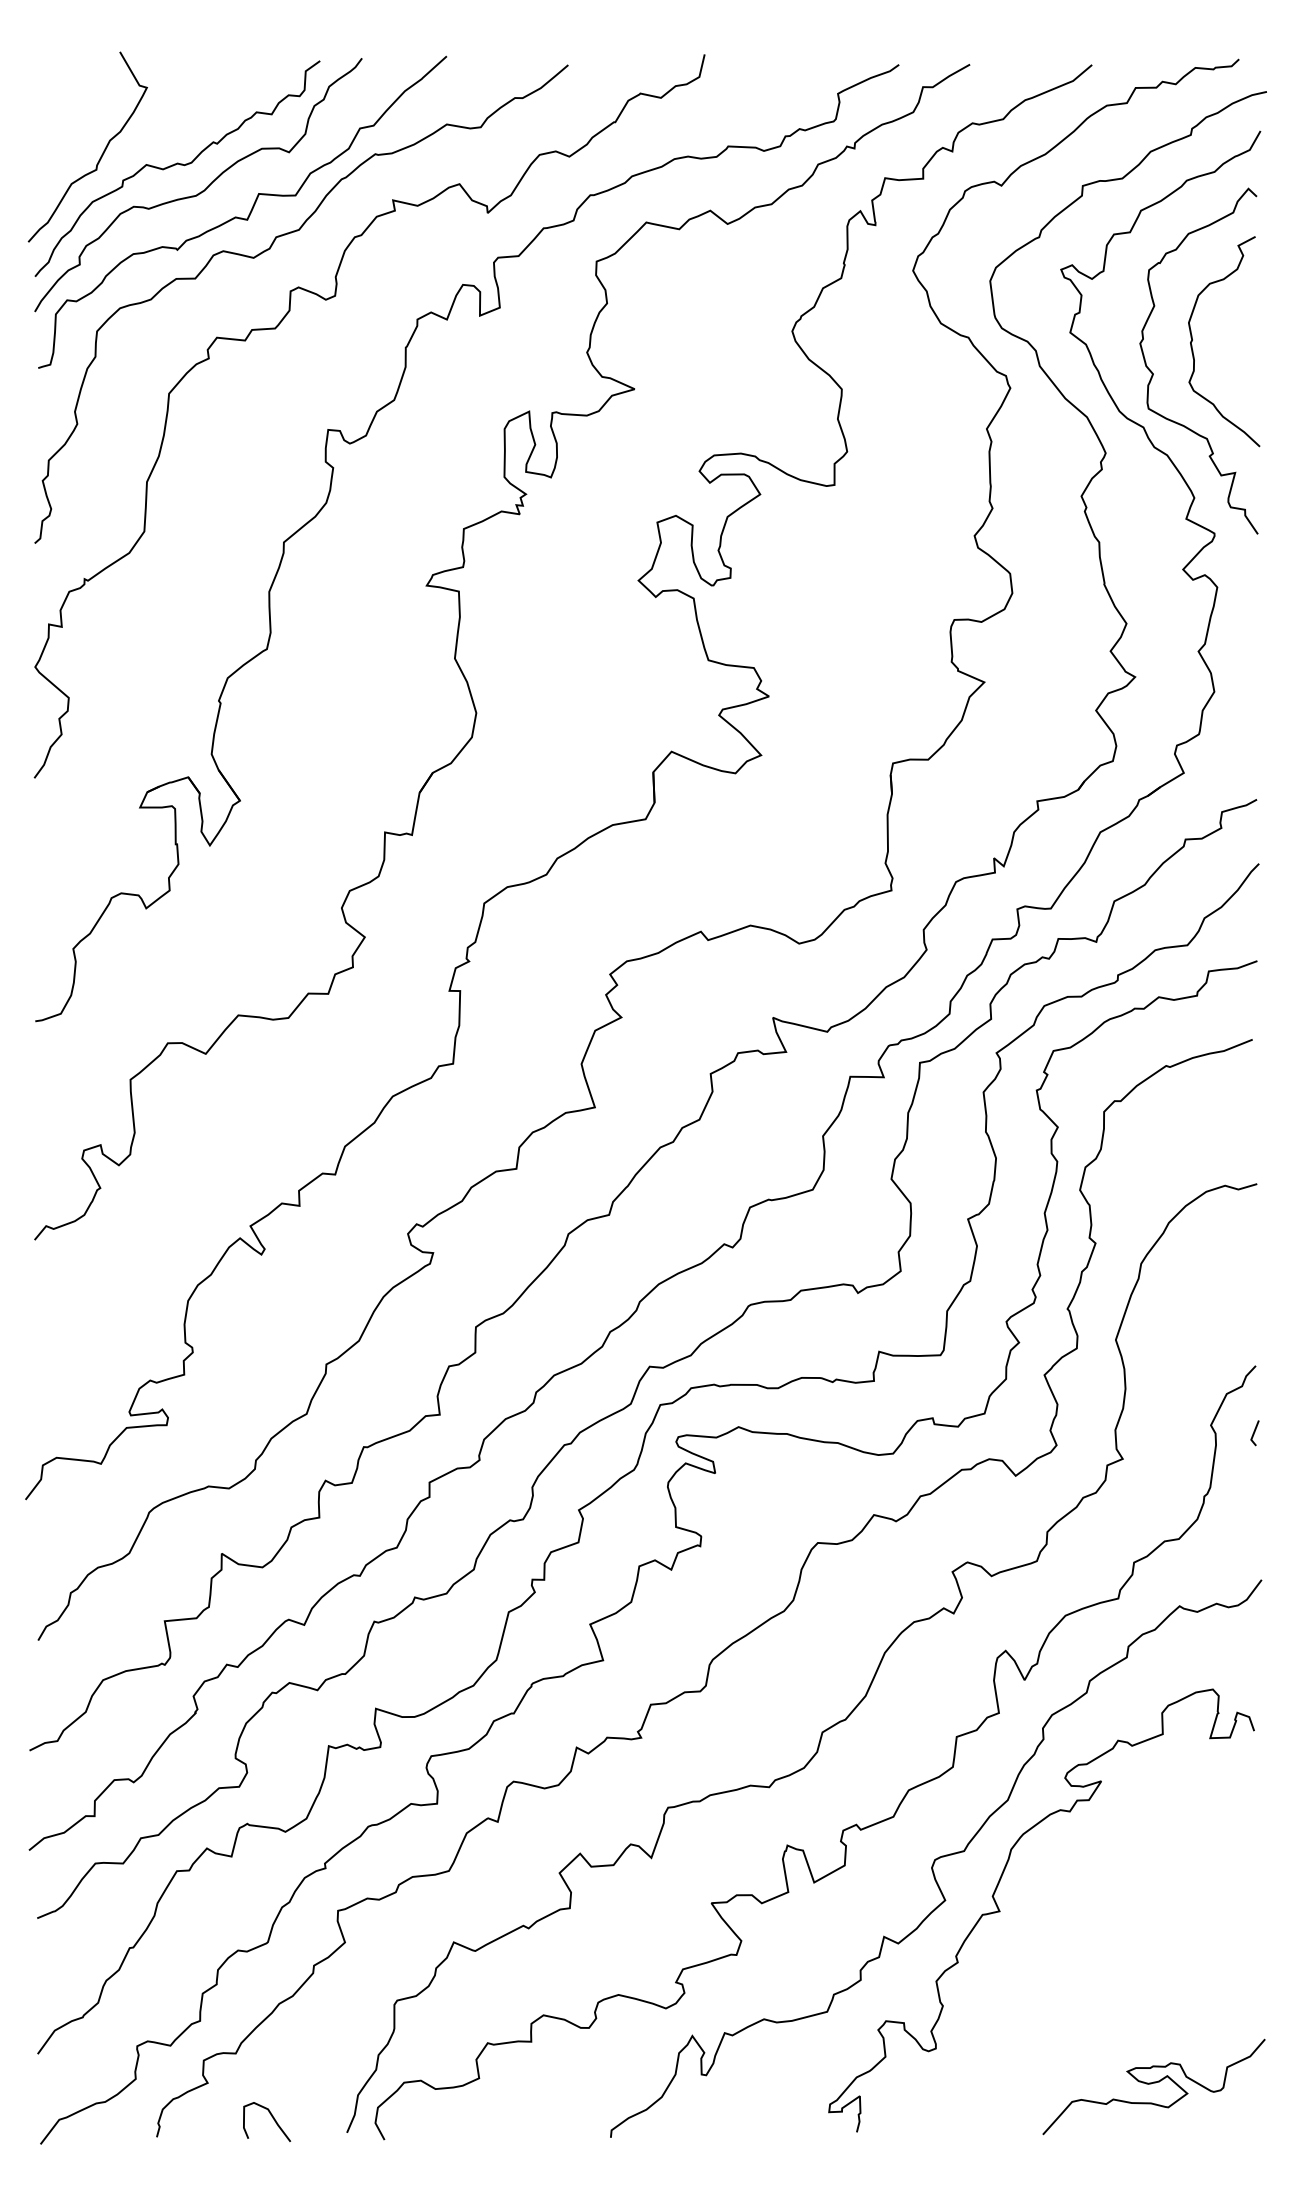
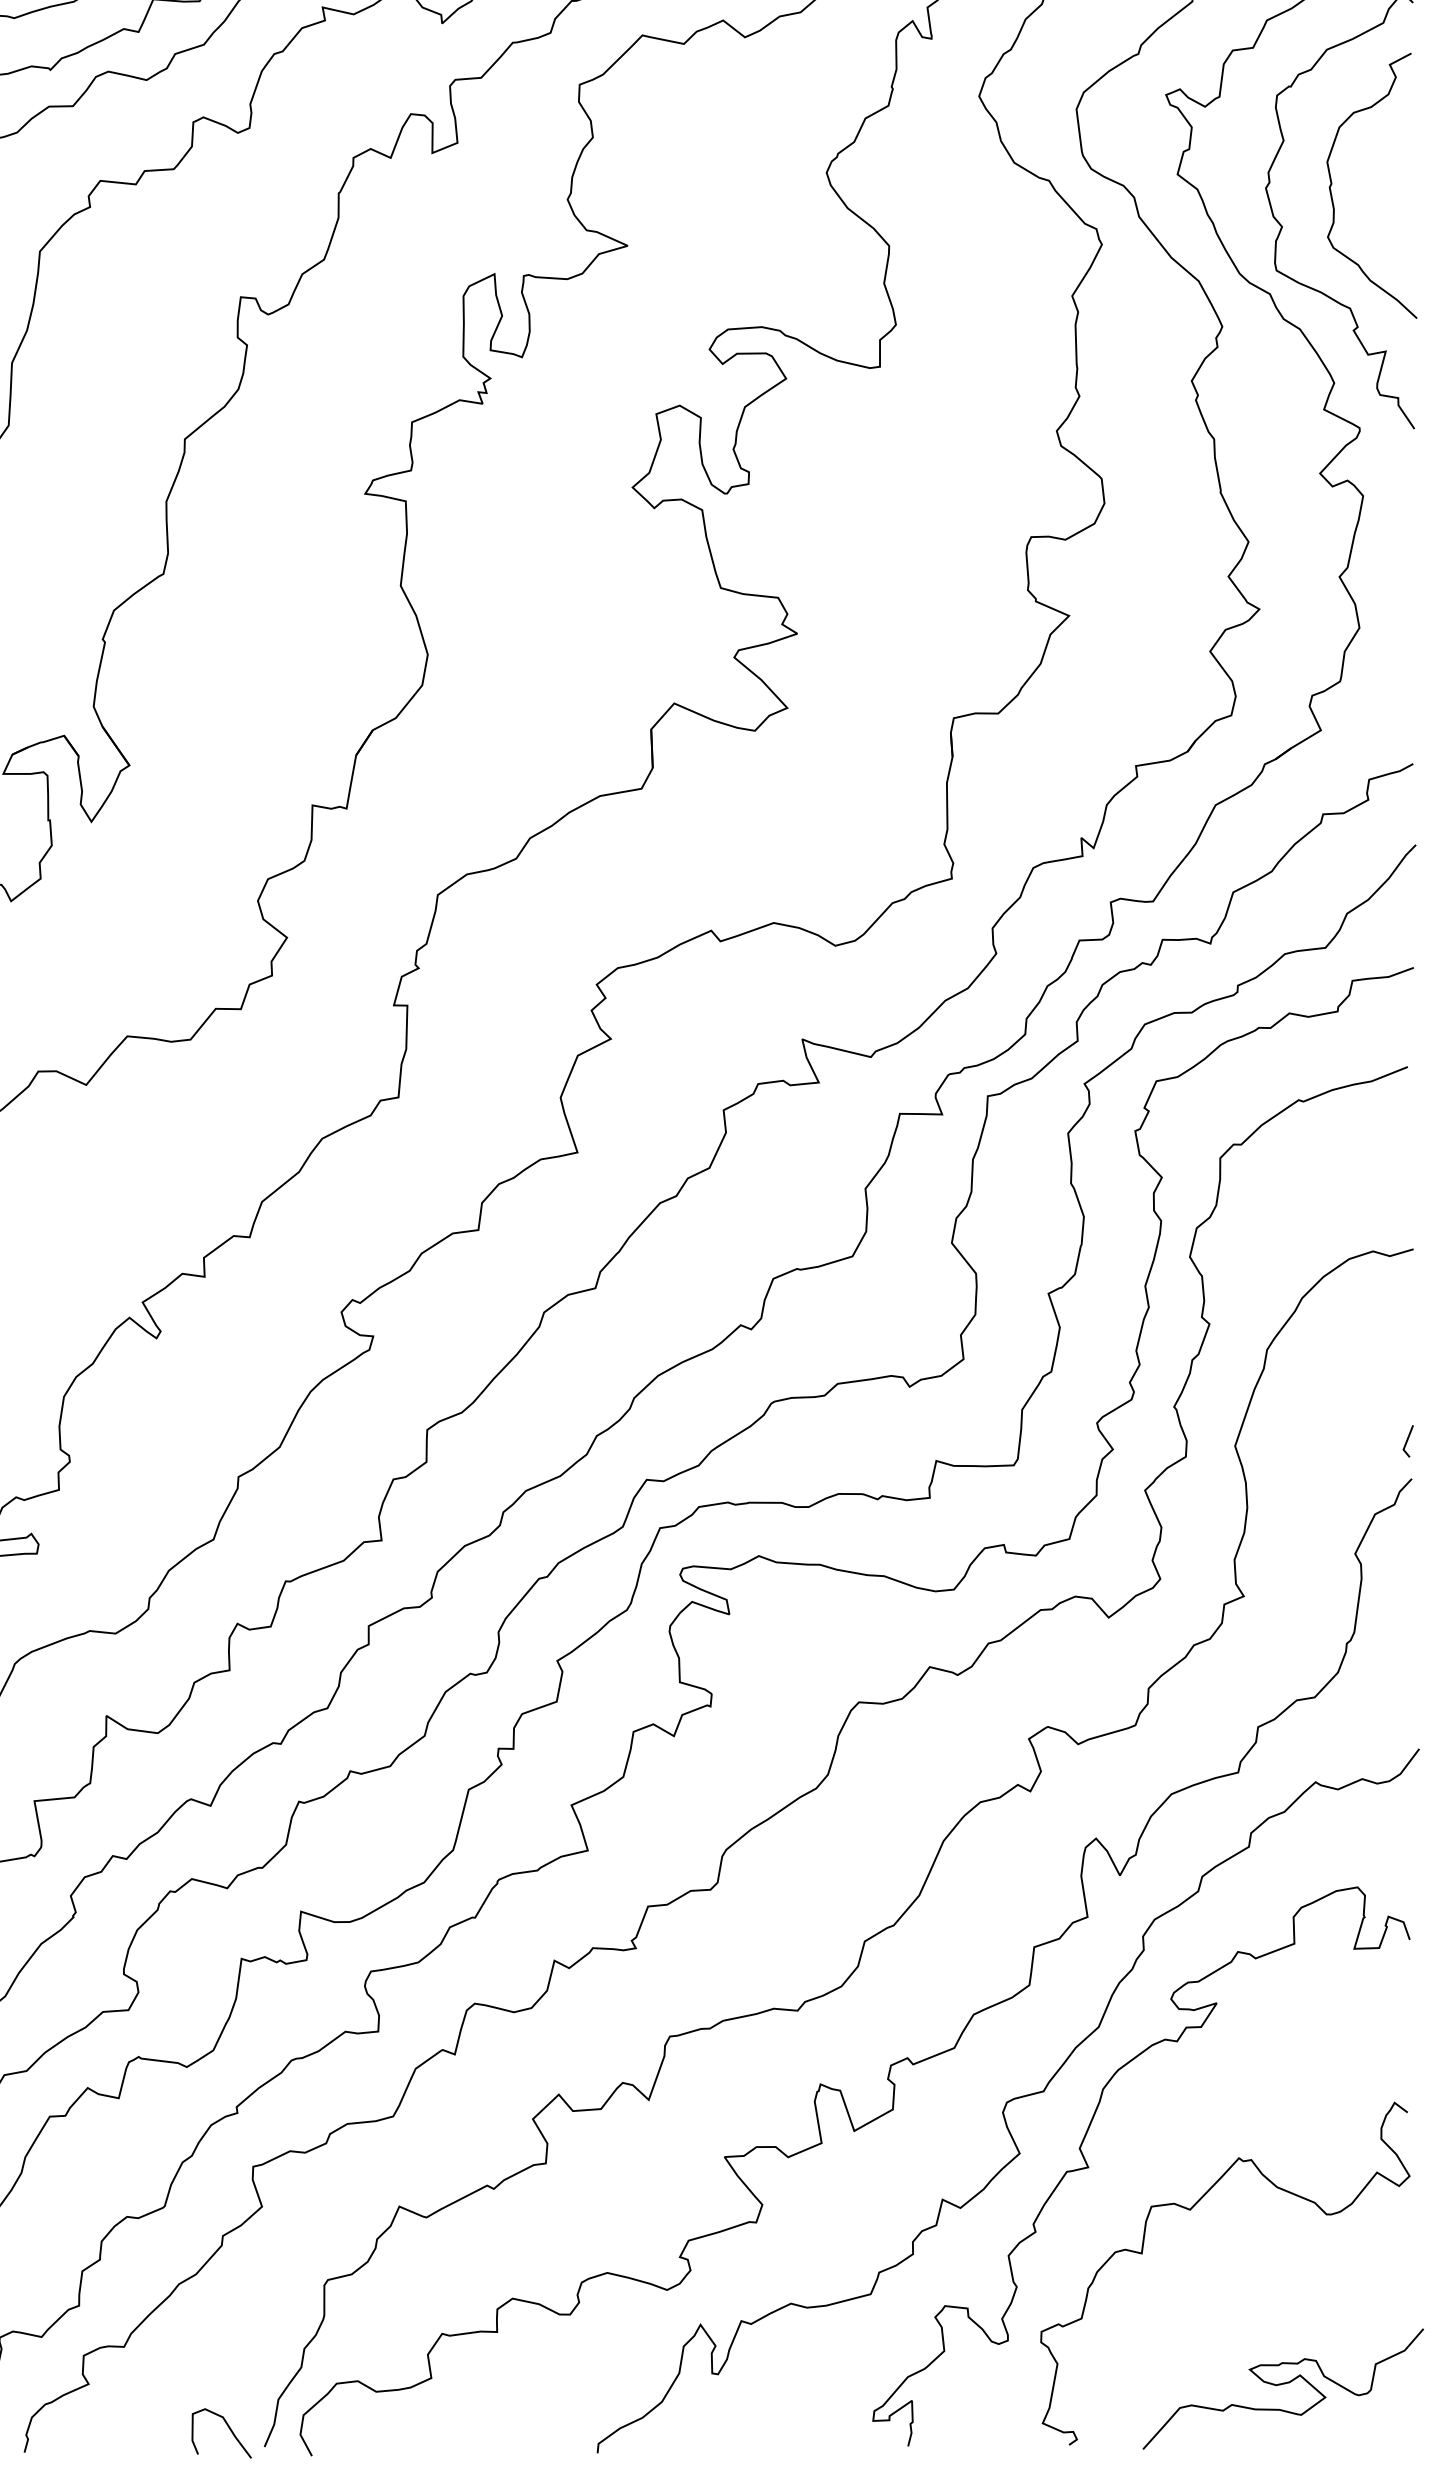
line: (1254, 1433) -> (1407, 1441), moved
curve: (1080, 1945) -> (1190, 2210), added
curve: (272, 2118) -> (228, 2428), moved

